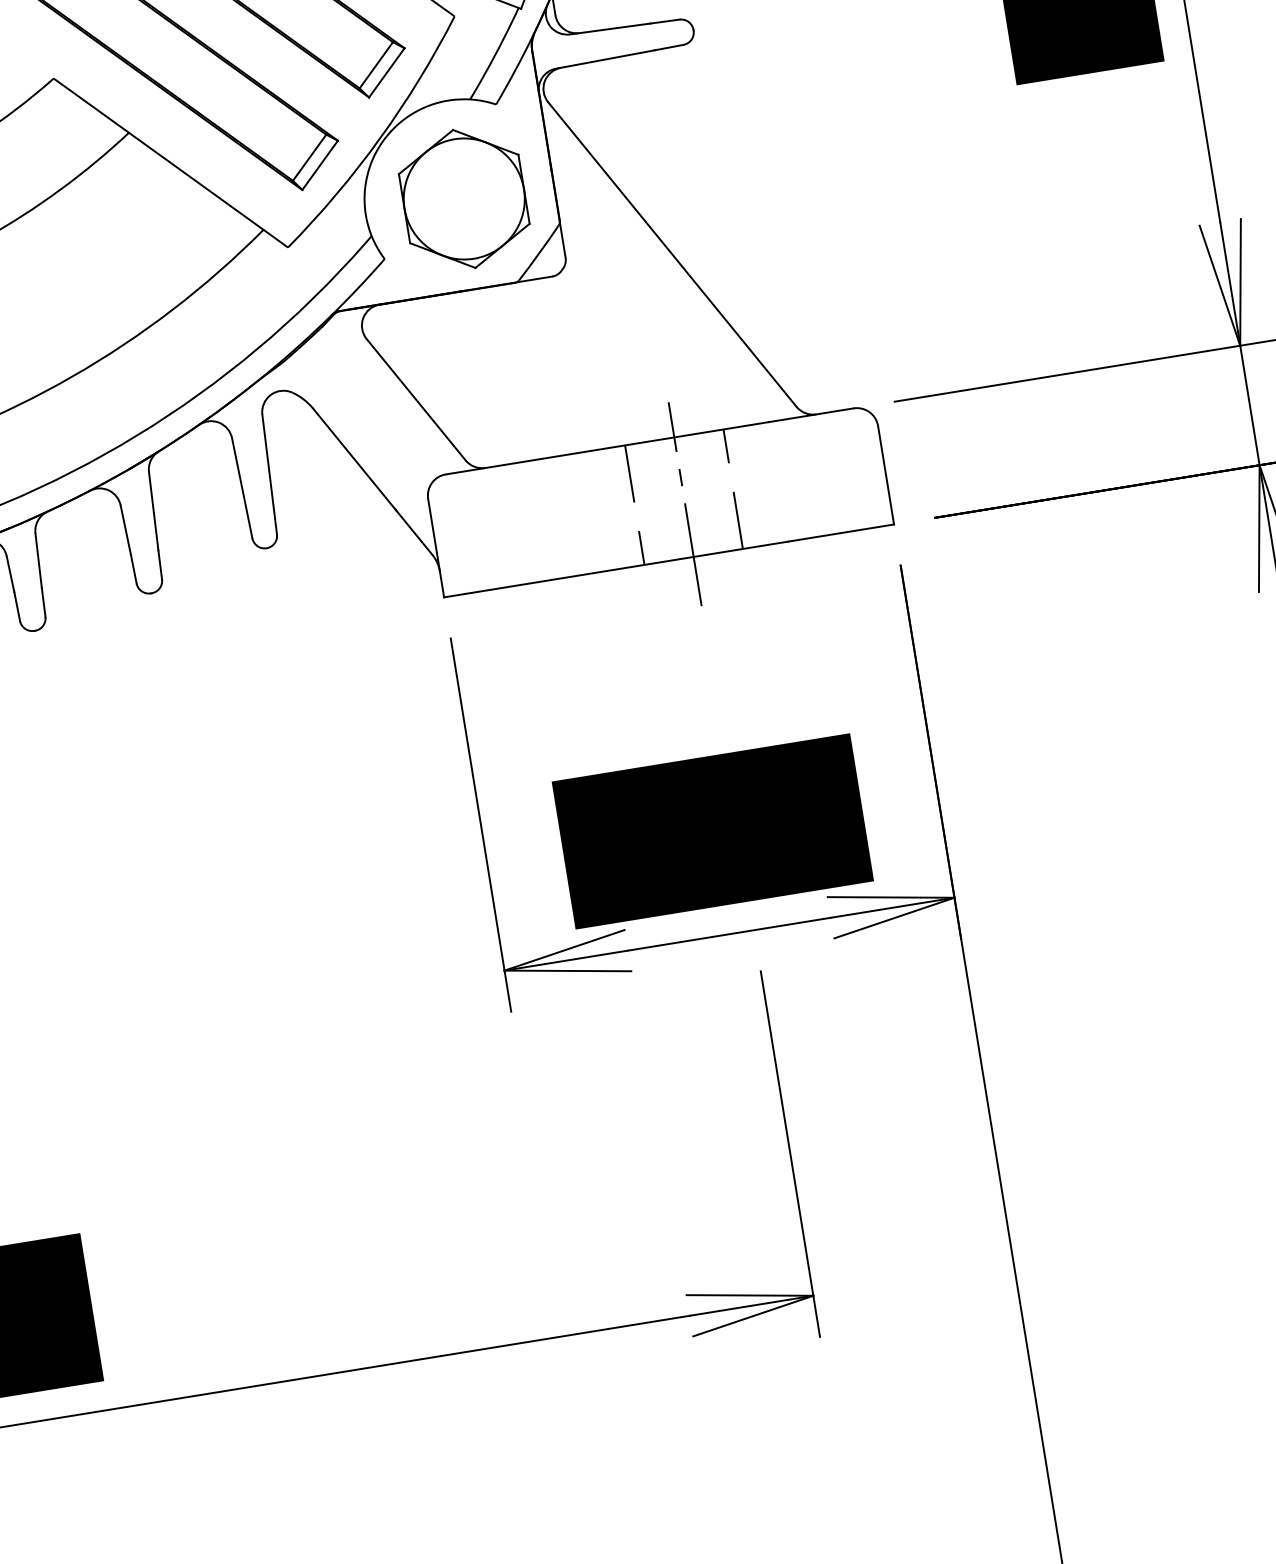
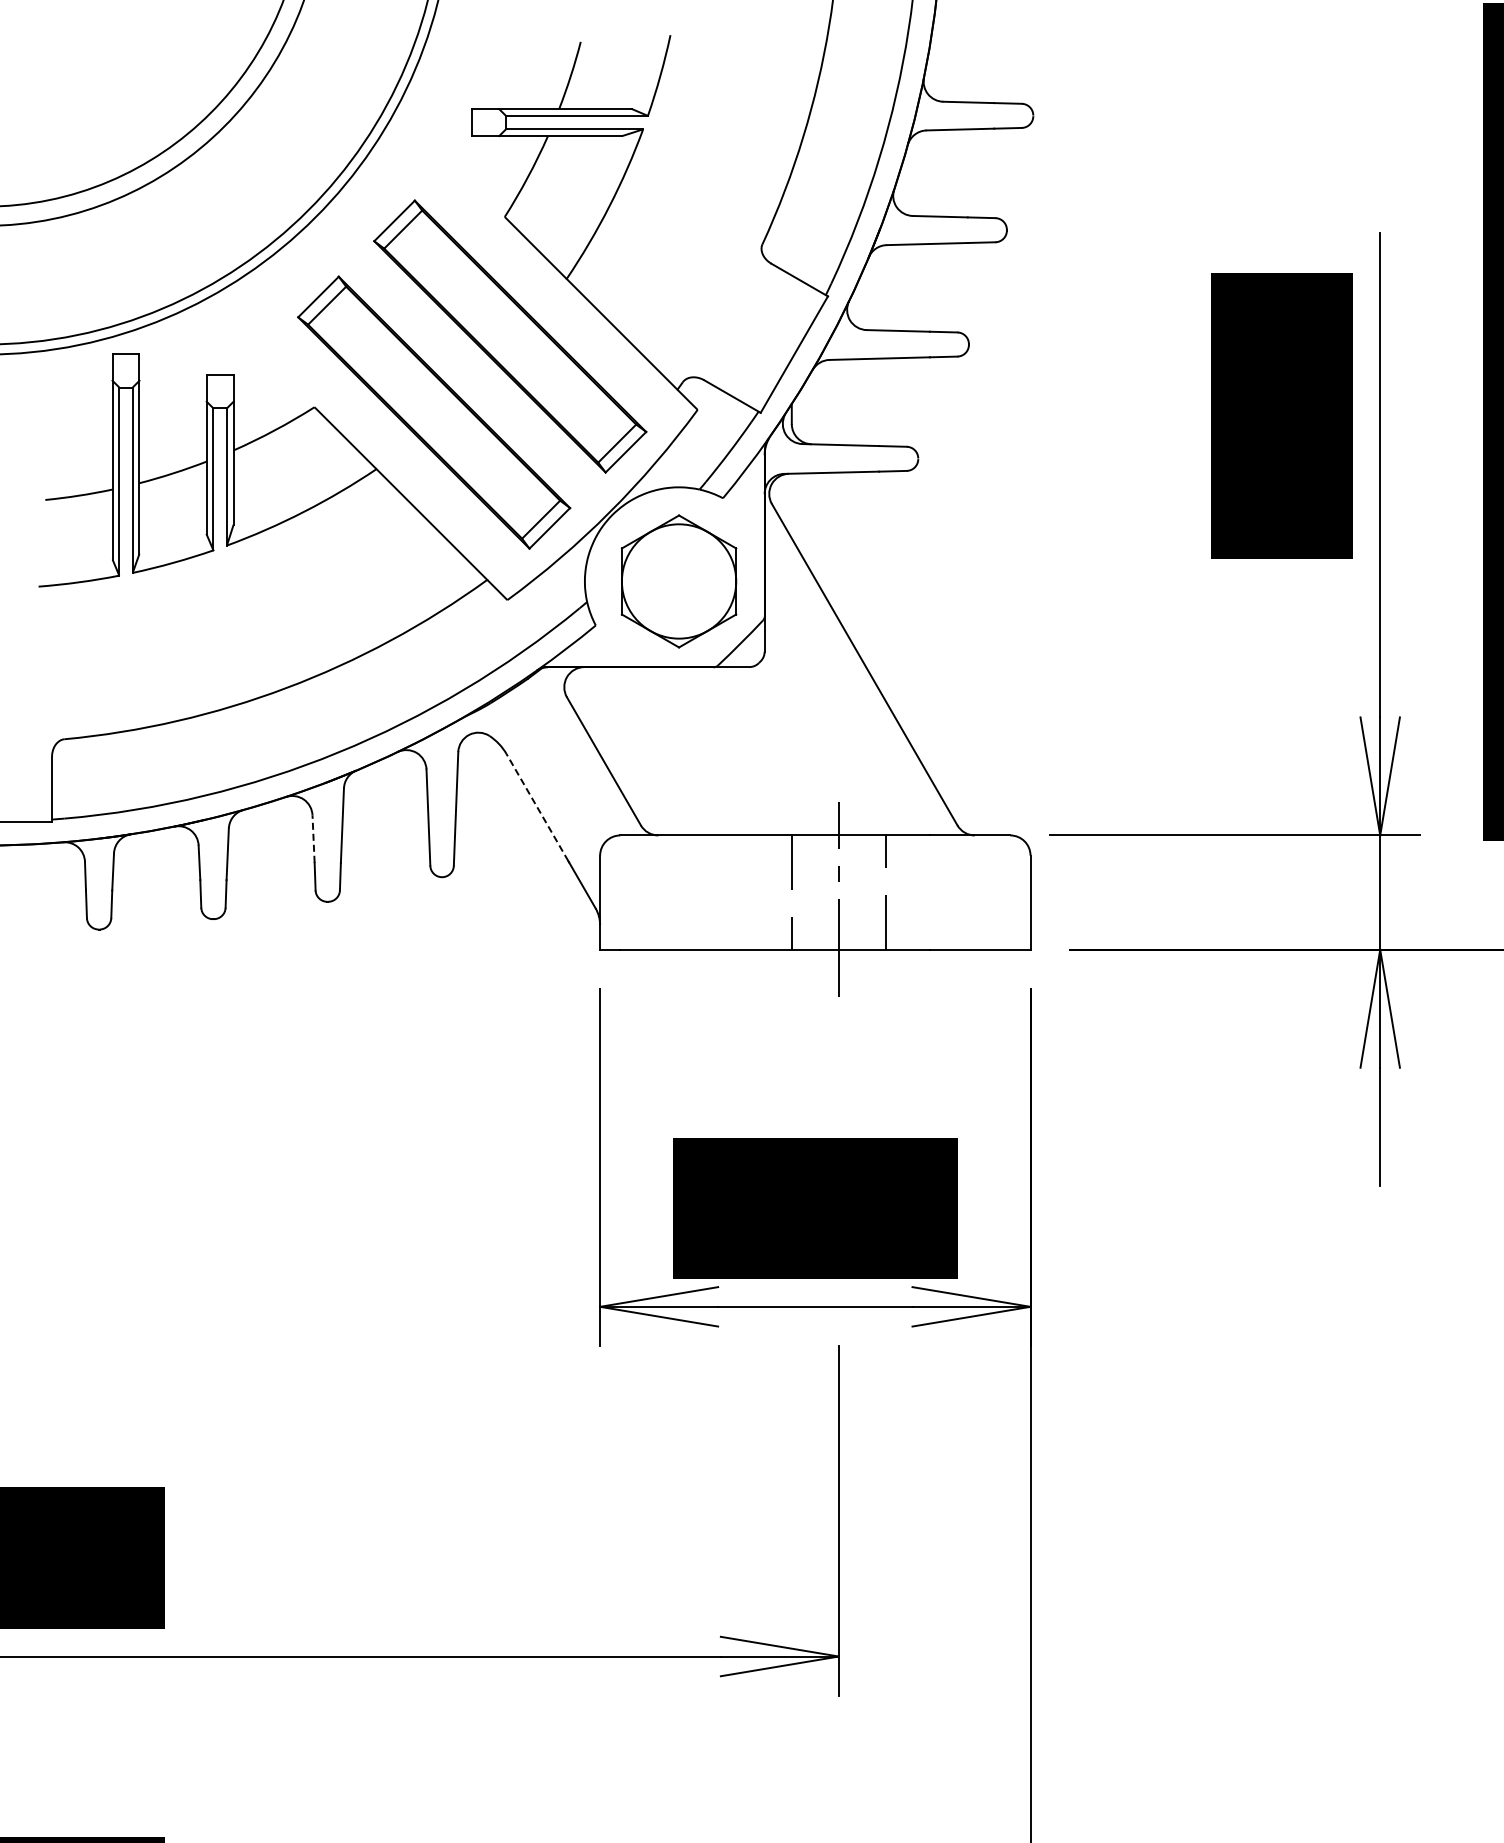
line: (354, 459) -> (537, 807), solid -> dashed
line: (125, 530) -> (313, 839), solid -> dashed

